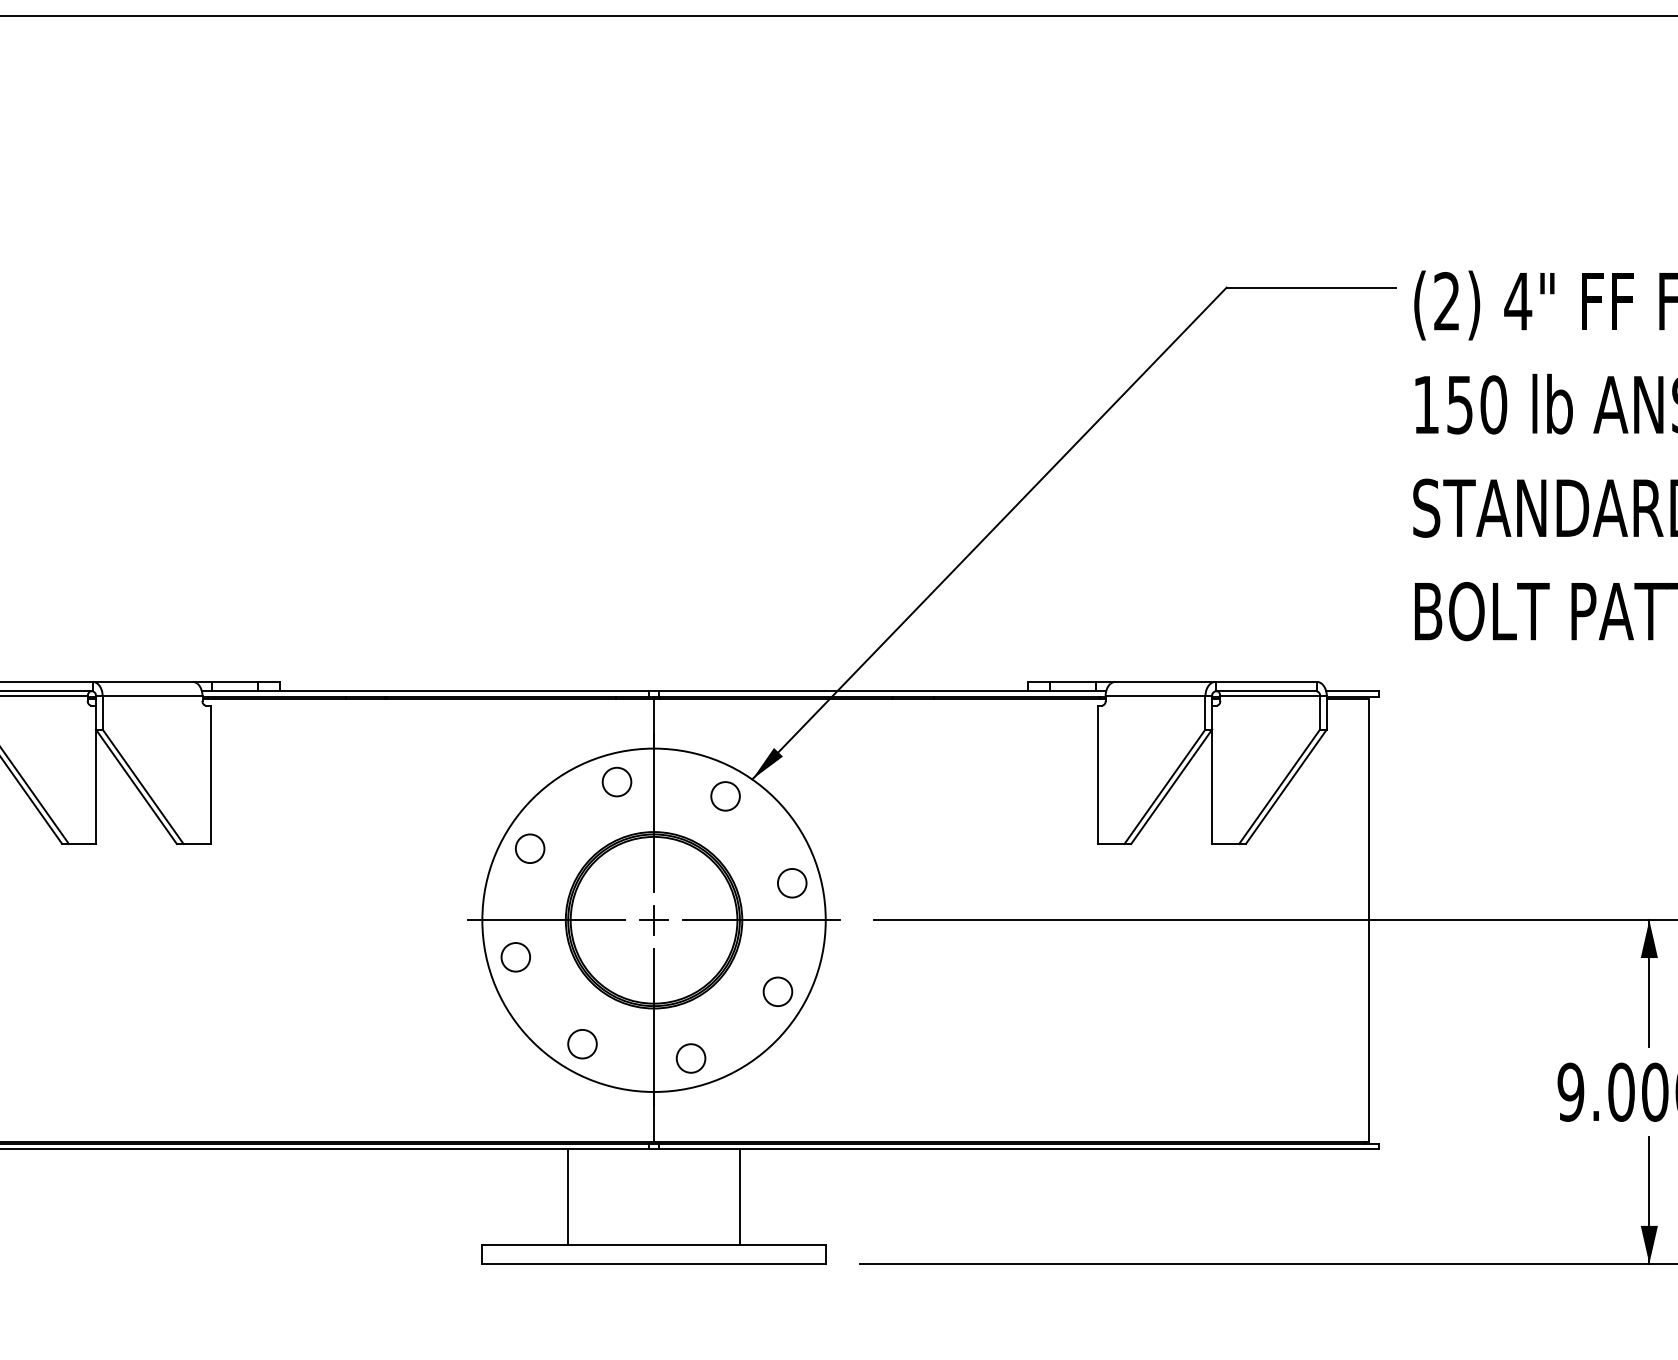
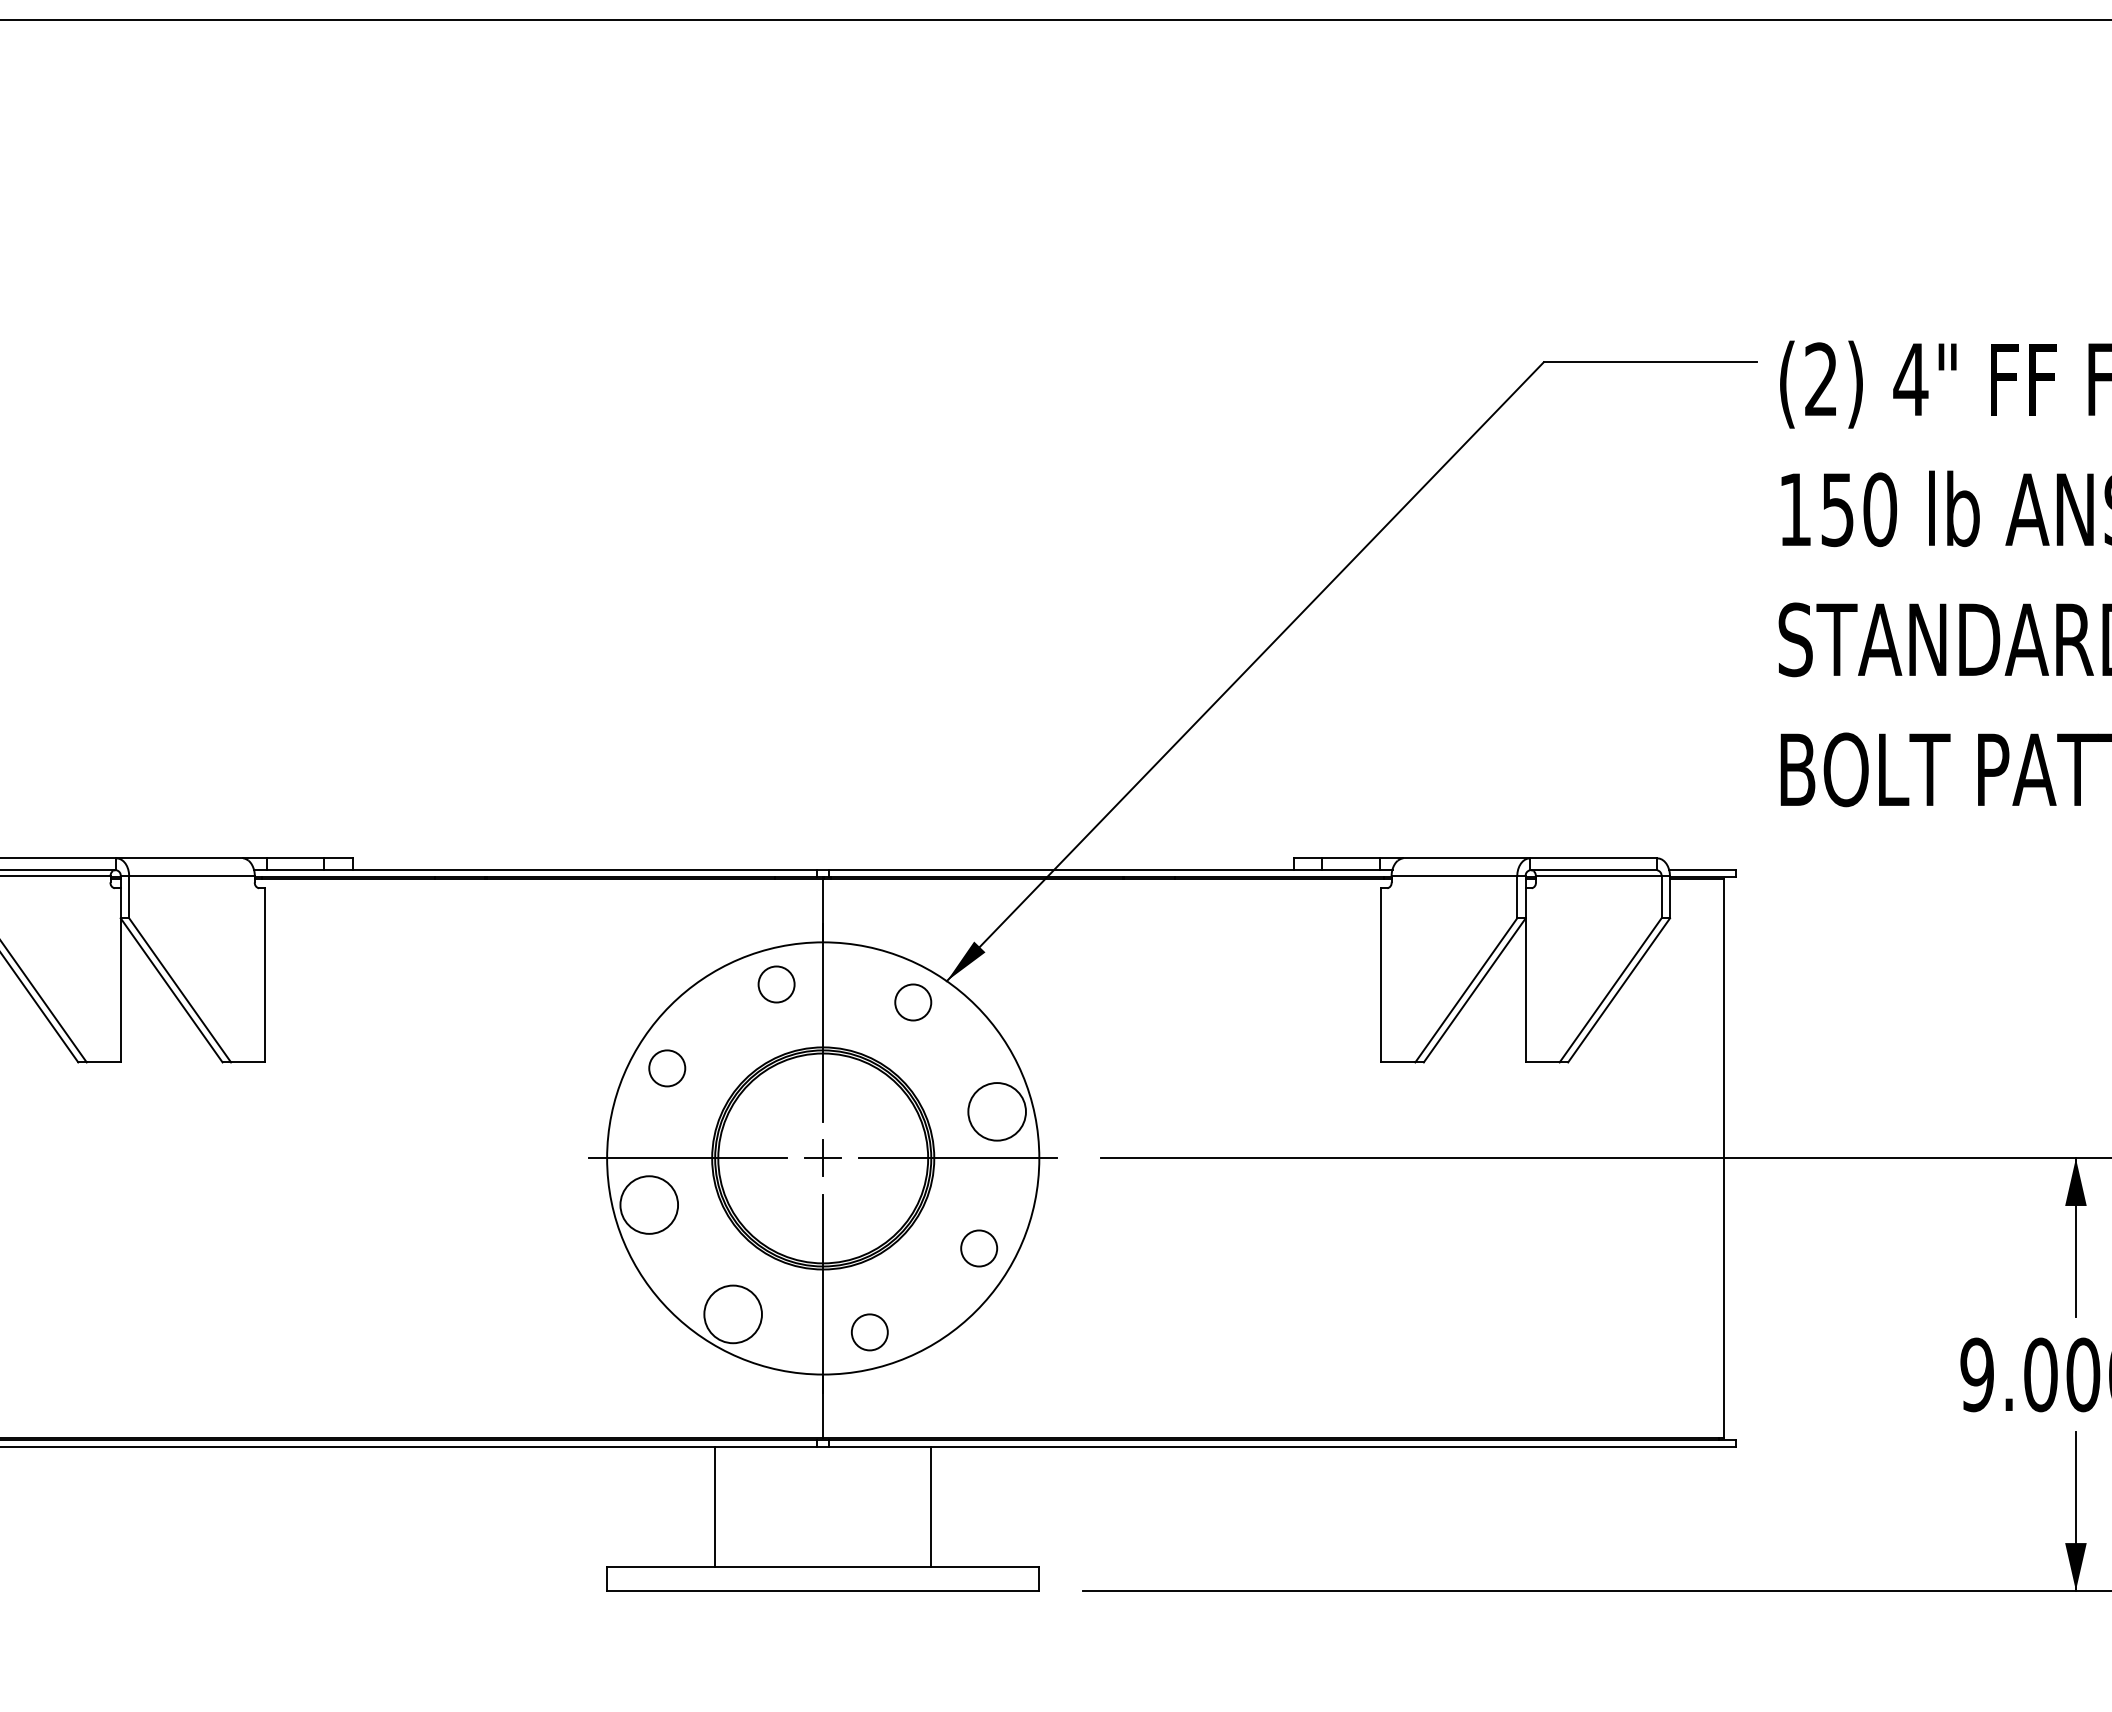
circle: (792, 882) -> (997, 1111), size x1.6
circle: (516, 957) -> (649, 1205), size x1.6
circle: (582, 1044) -> (733, 1314), size x1.6

